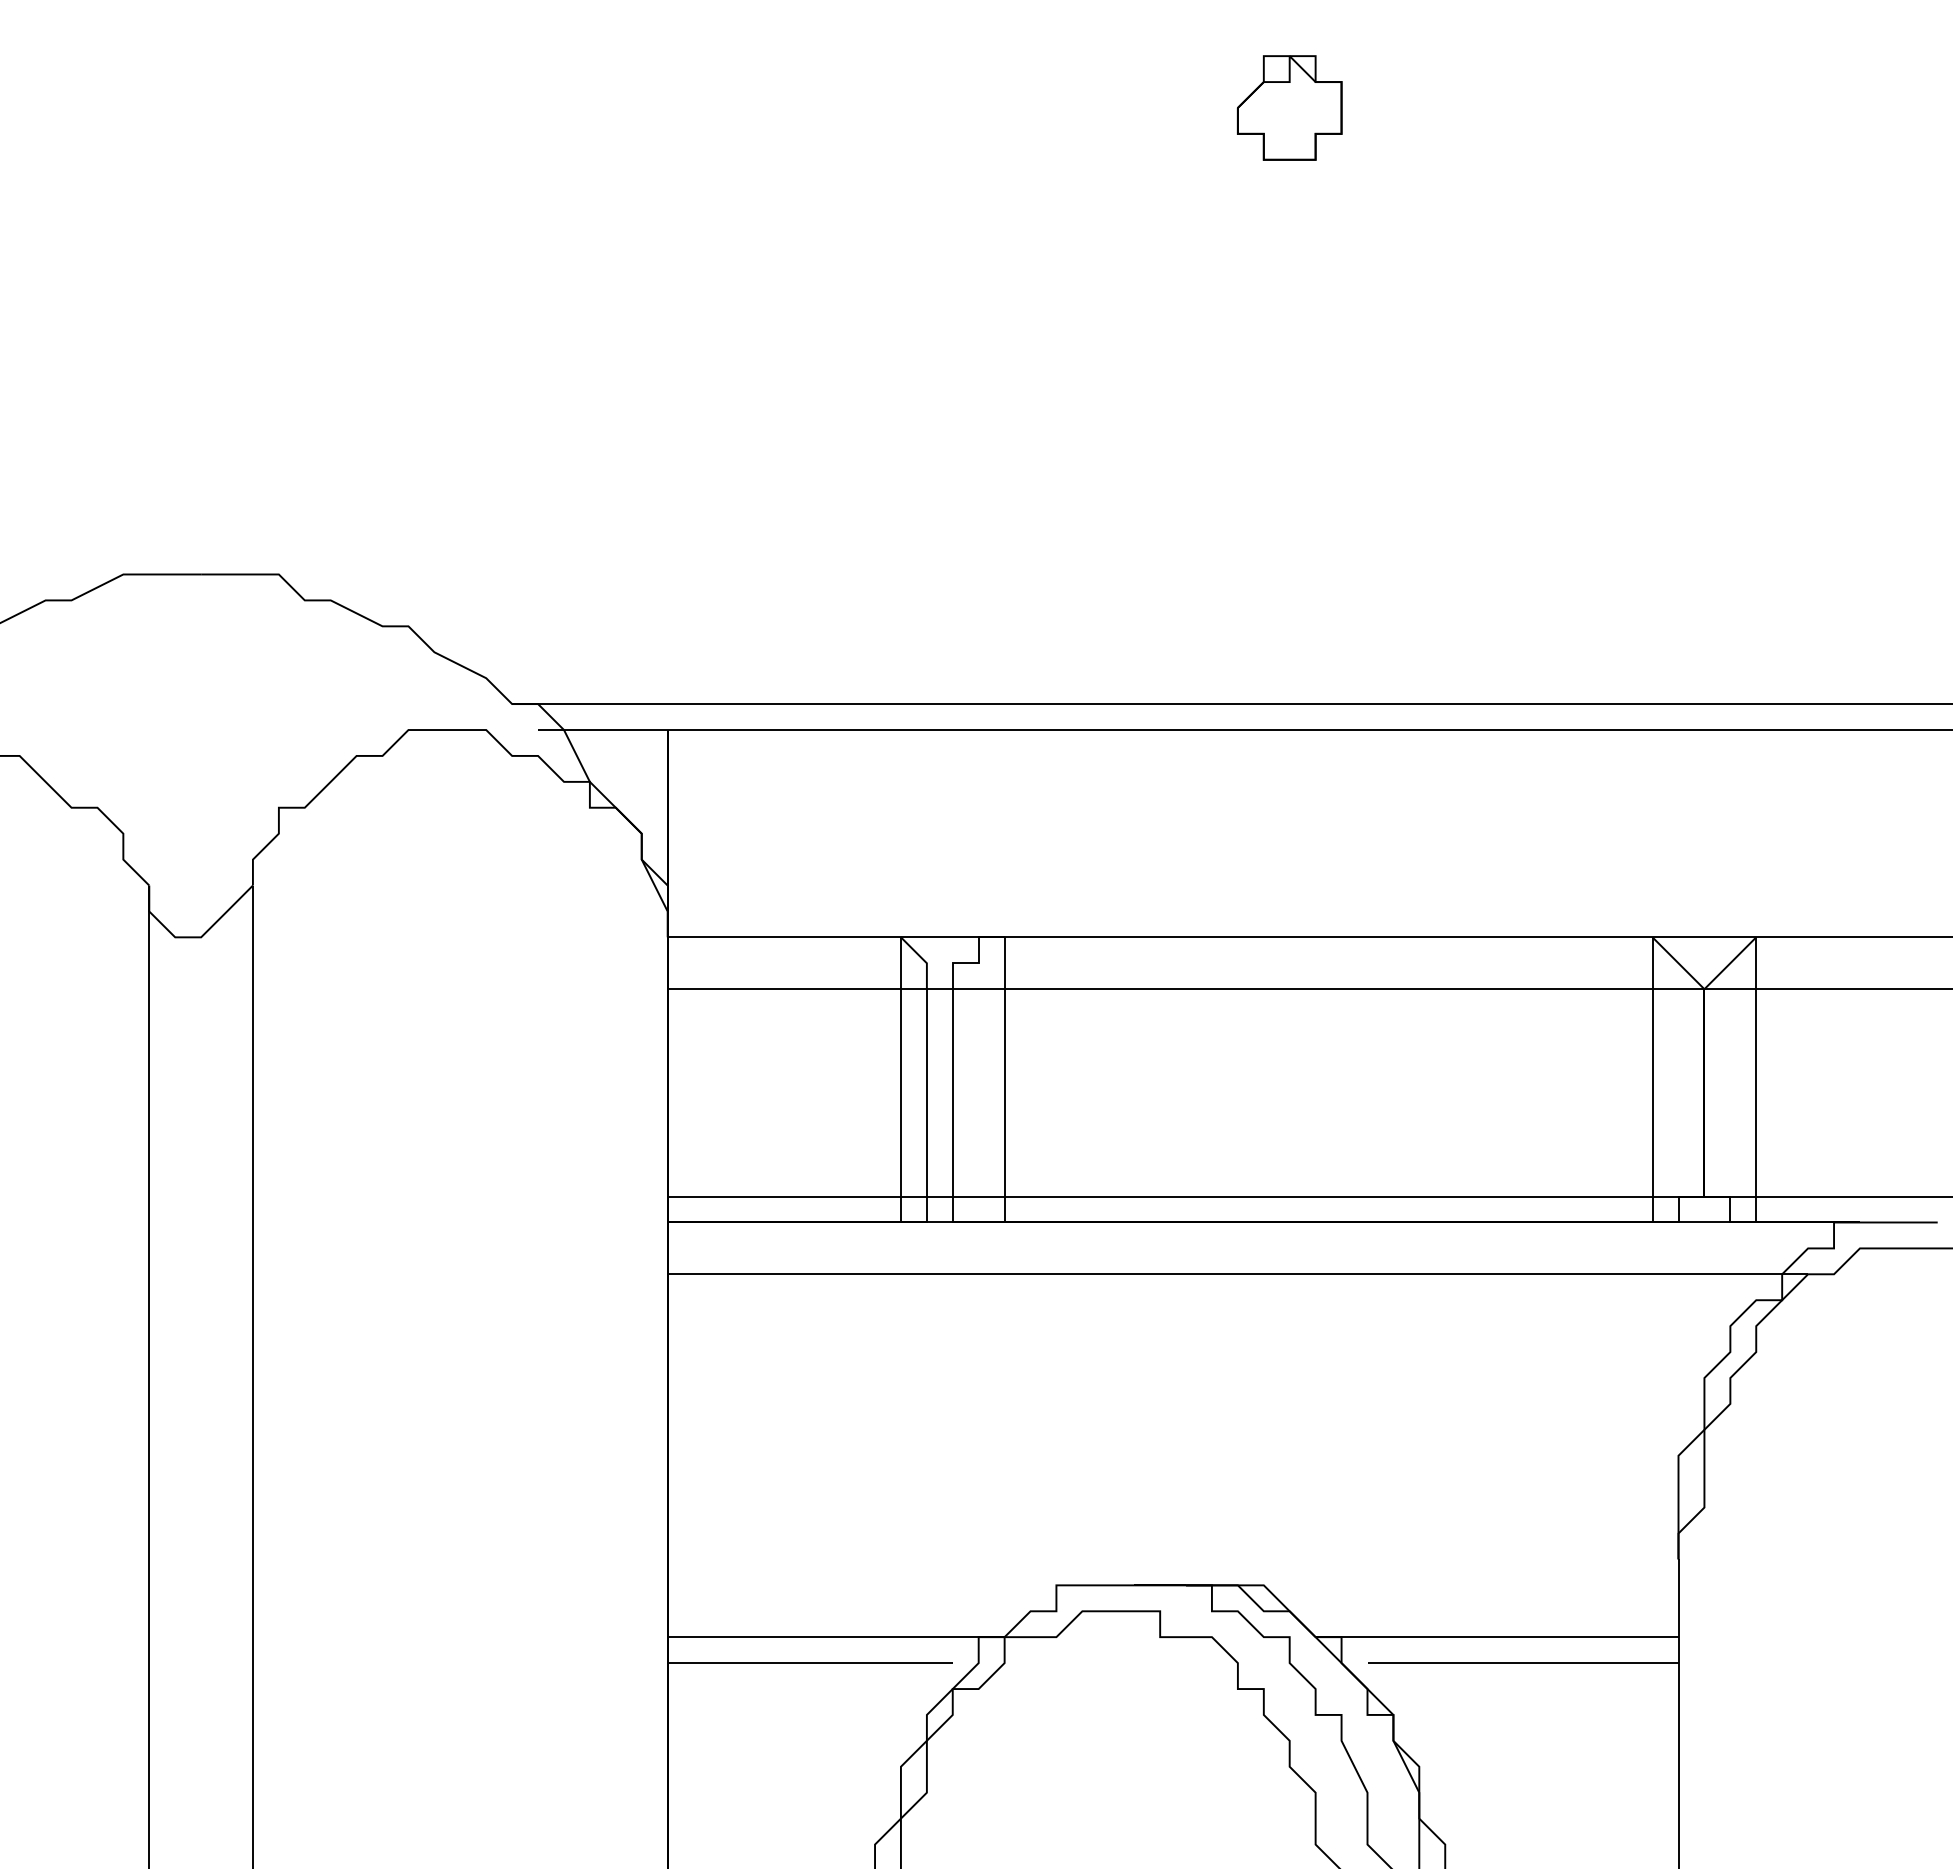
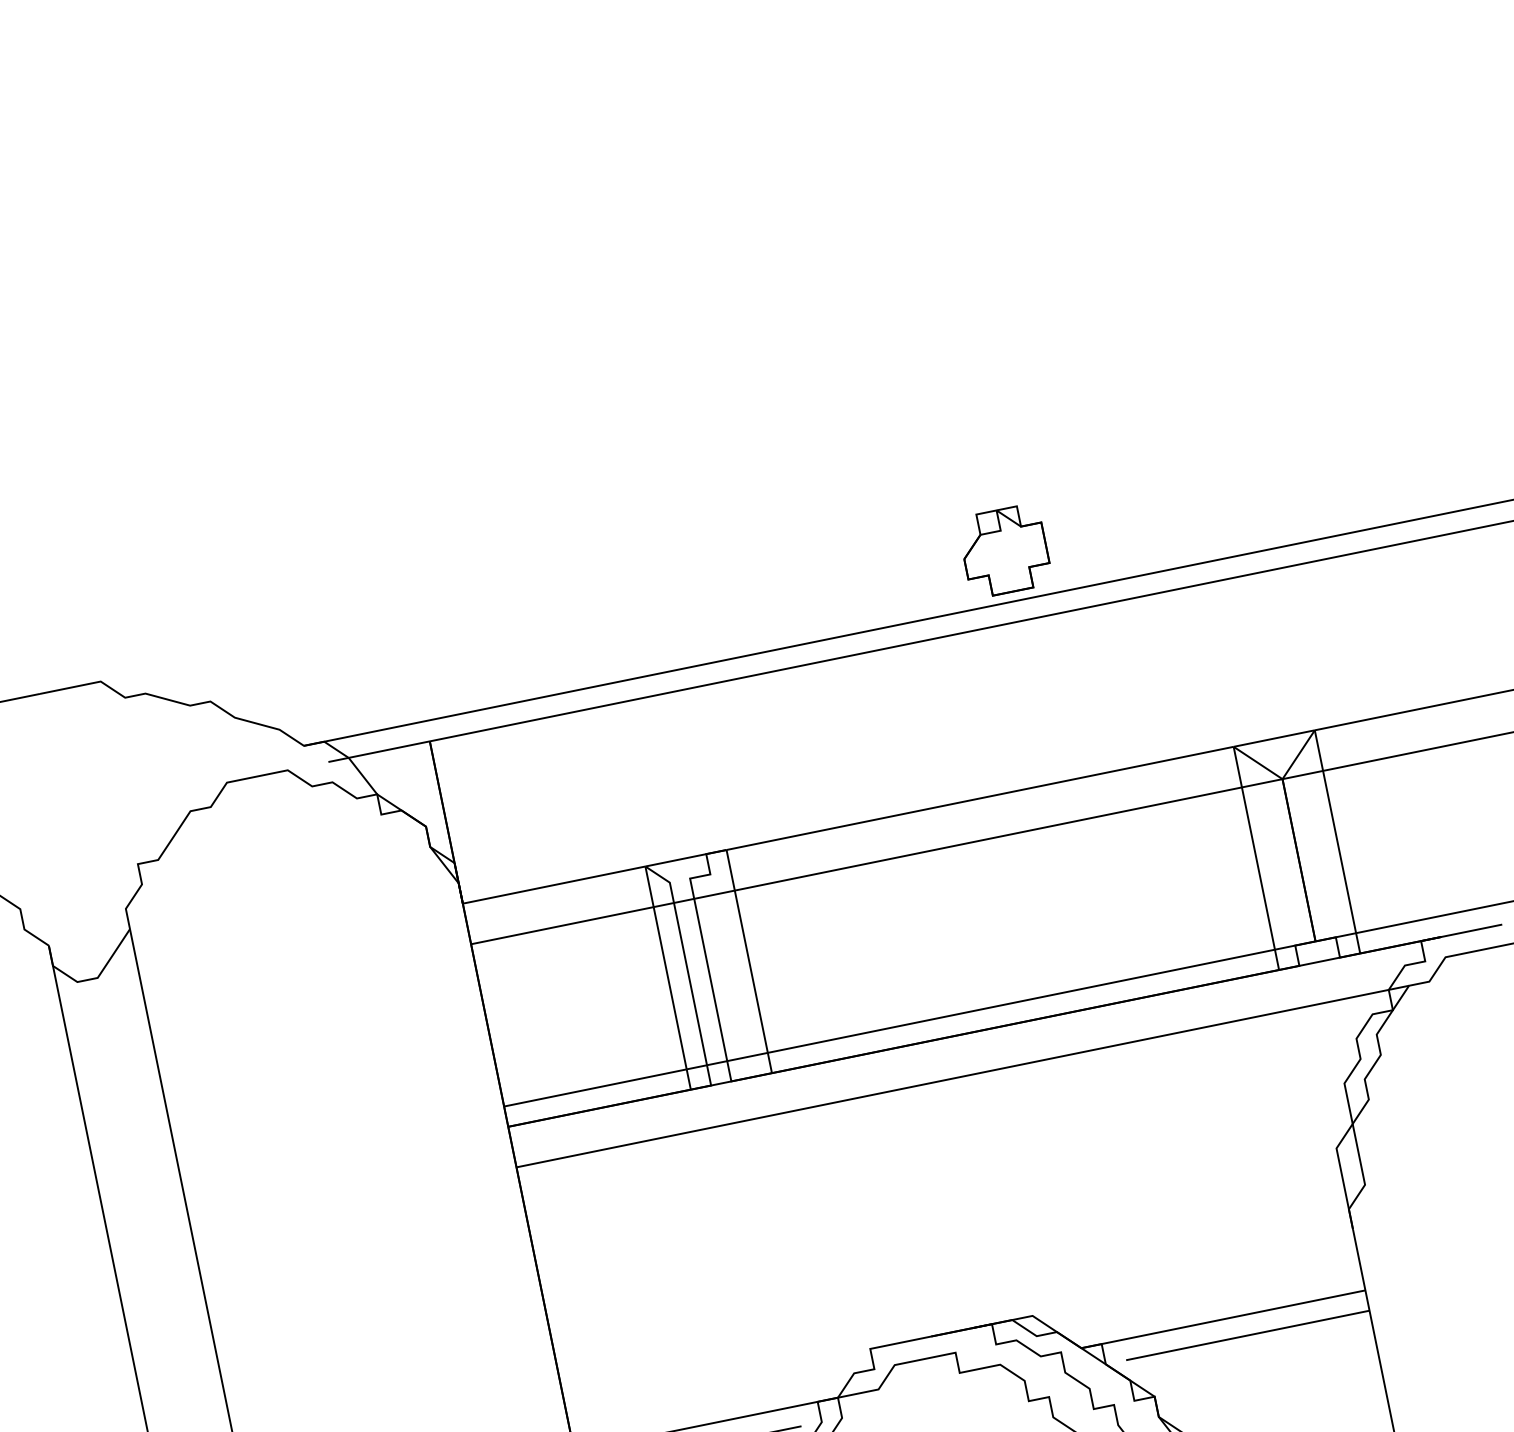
part: (1289, 107) -> (1004, 550), moved

